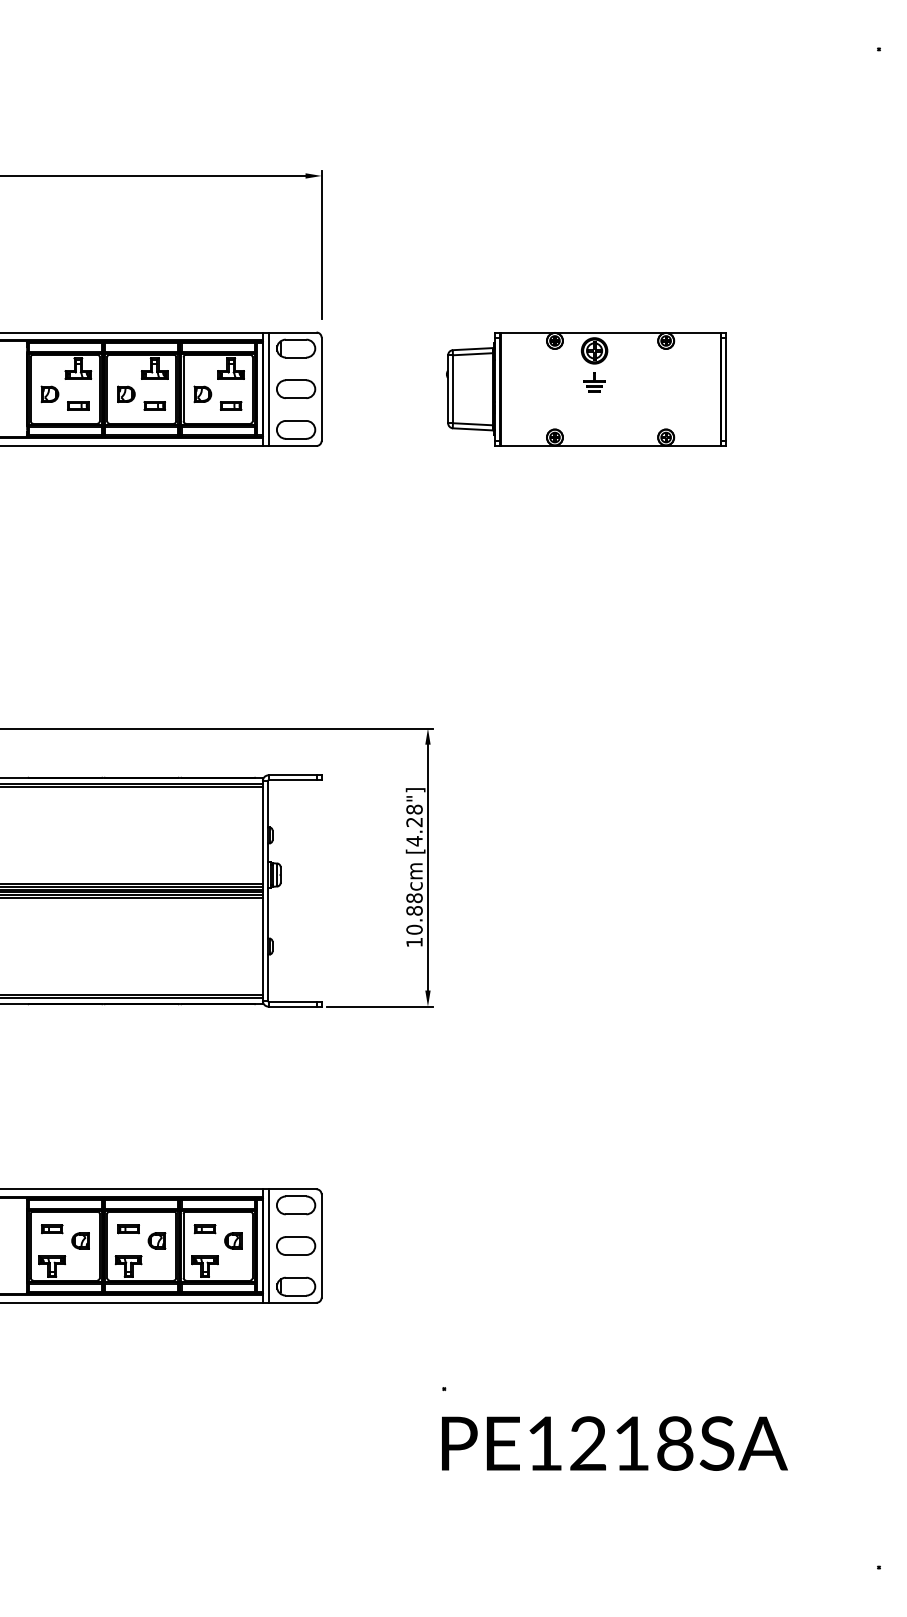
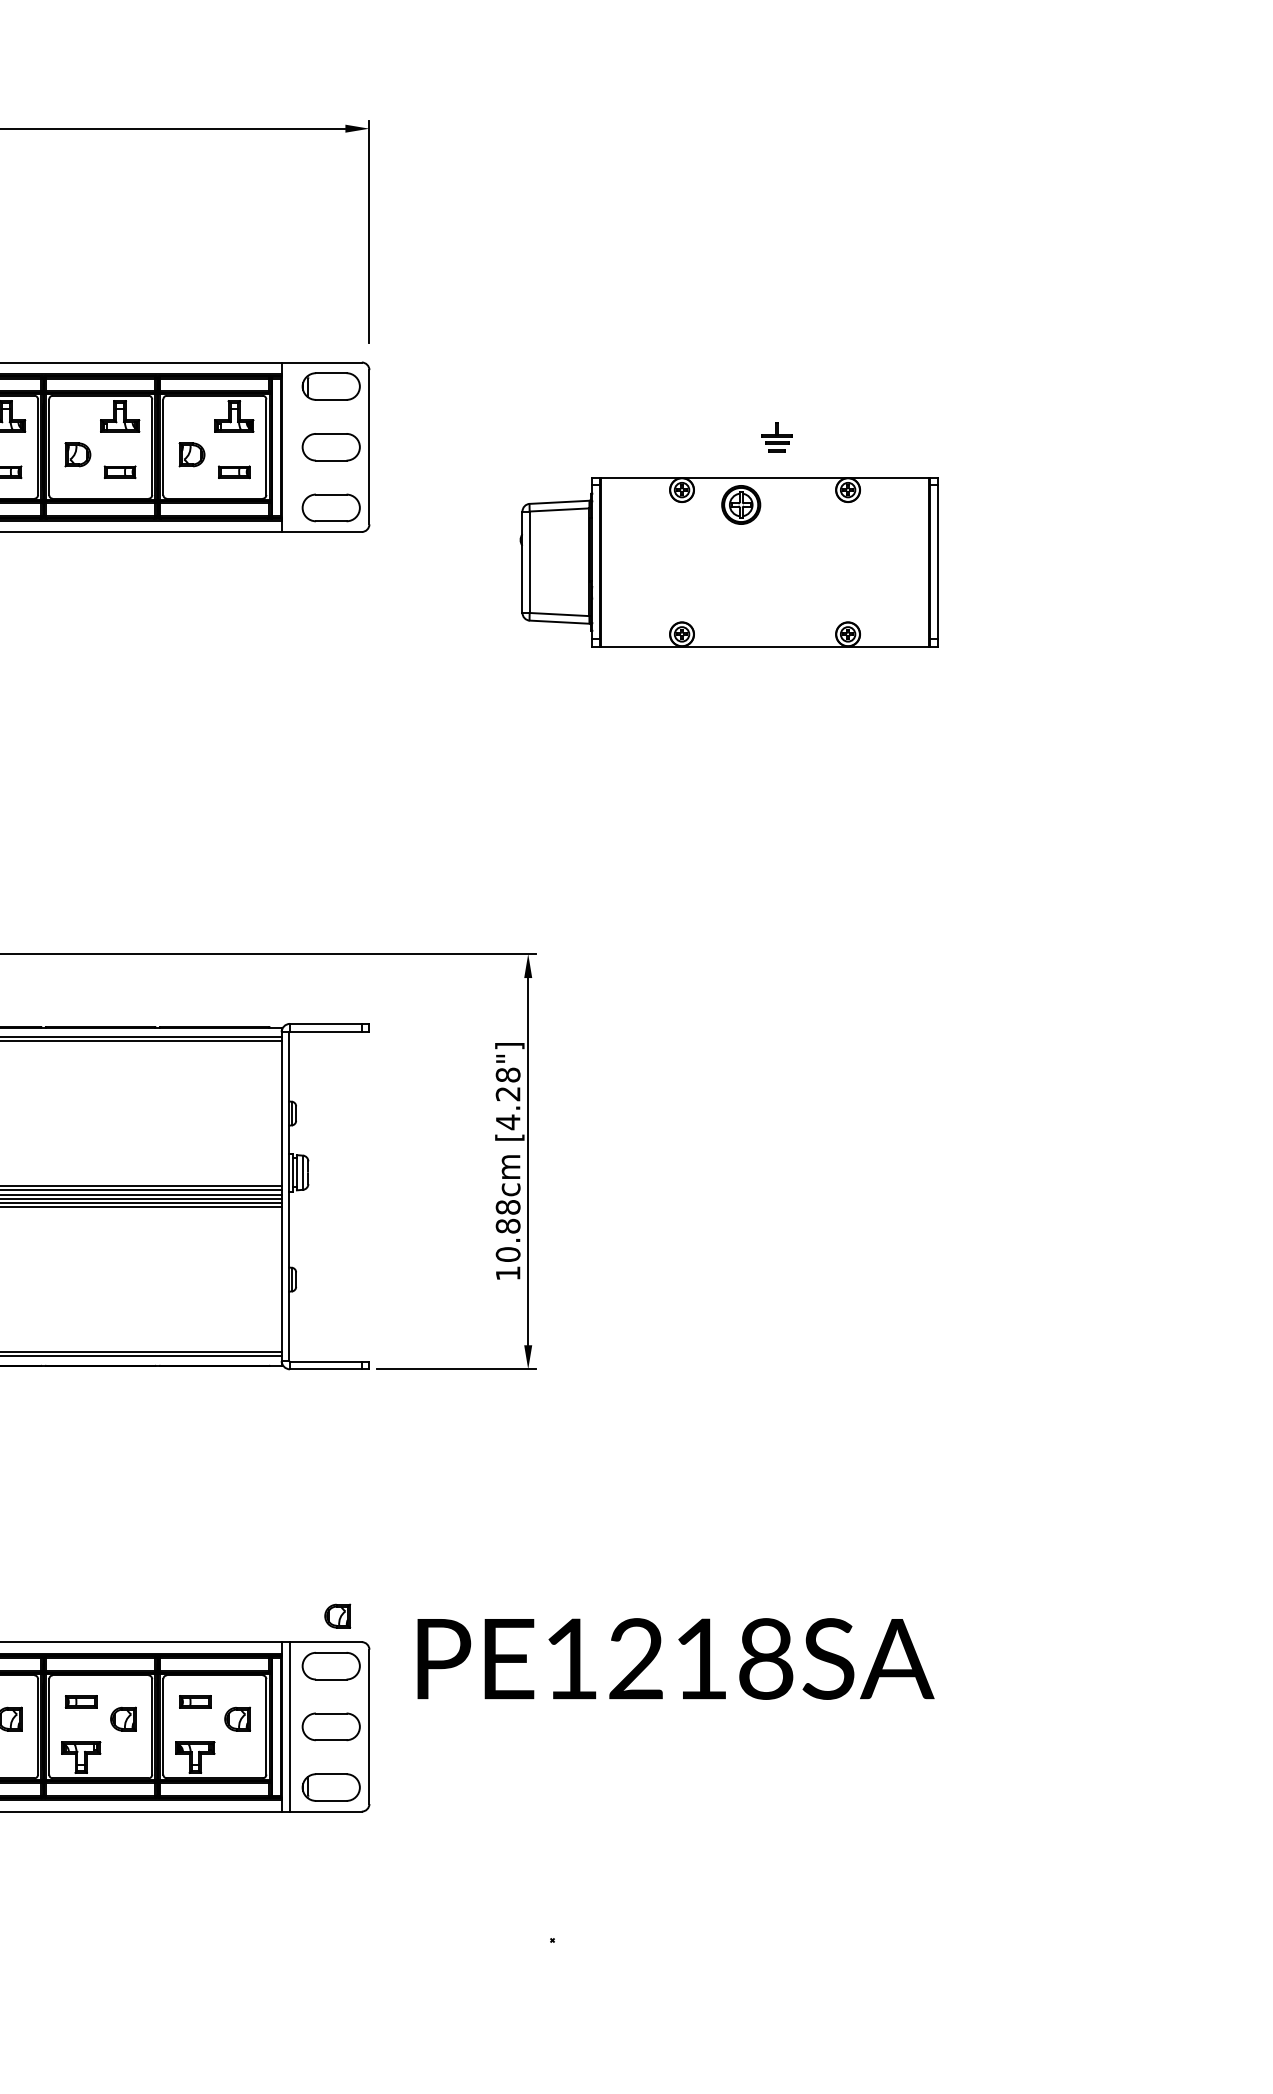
line: (268, 389) -> (290, 447), removed
part: (586, 389) -> (729, 562), moved
part: (300, 1171) -> (337, 1615), added
text: (614, 1443) -> (675, 1658), moved

